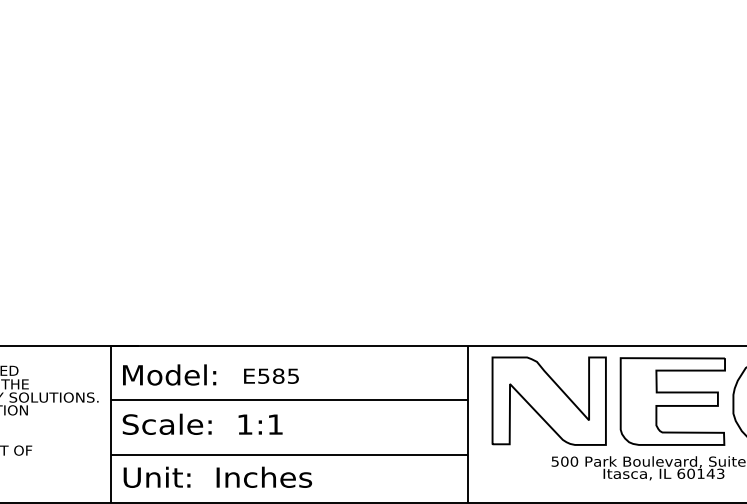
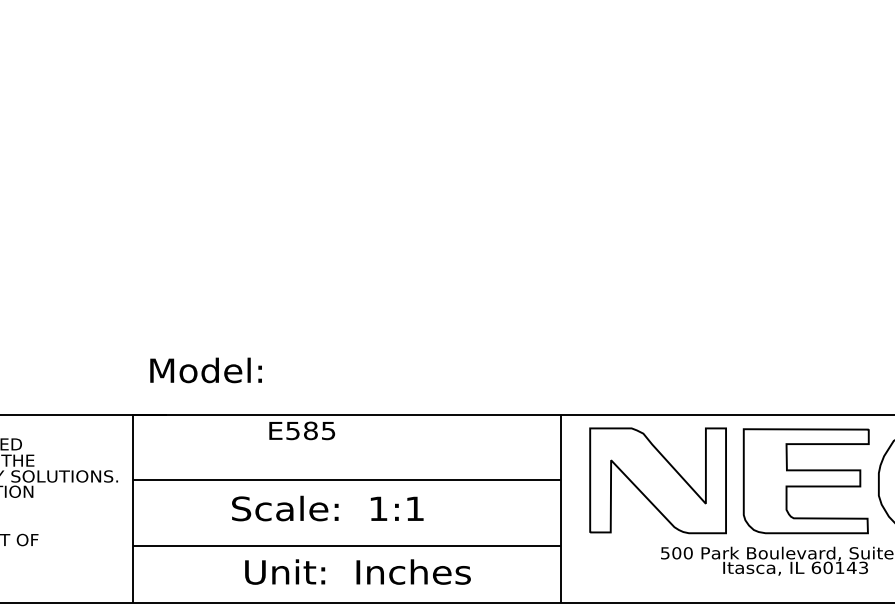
text: (169, 375) -> (205, 370), moved
text: (271, 375) -> (302, 430), moved
text: (202, 424) -> (327, 508), moved
text: (217, 476) -> (357, 571), moved

